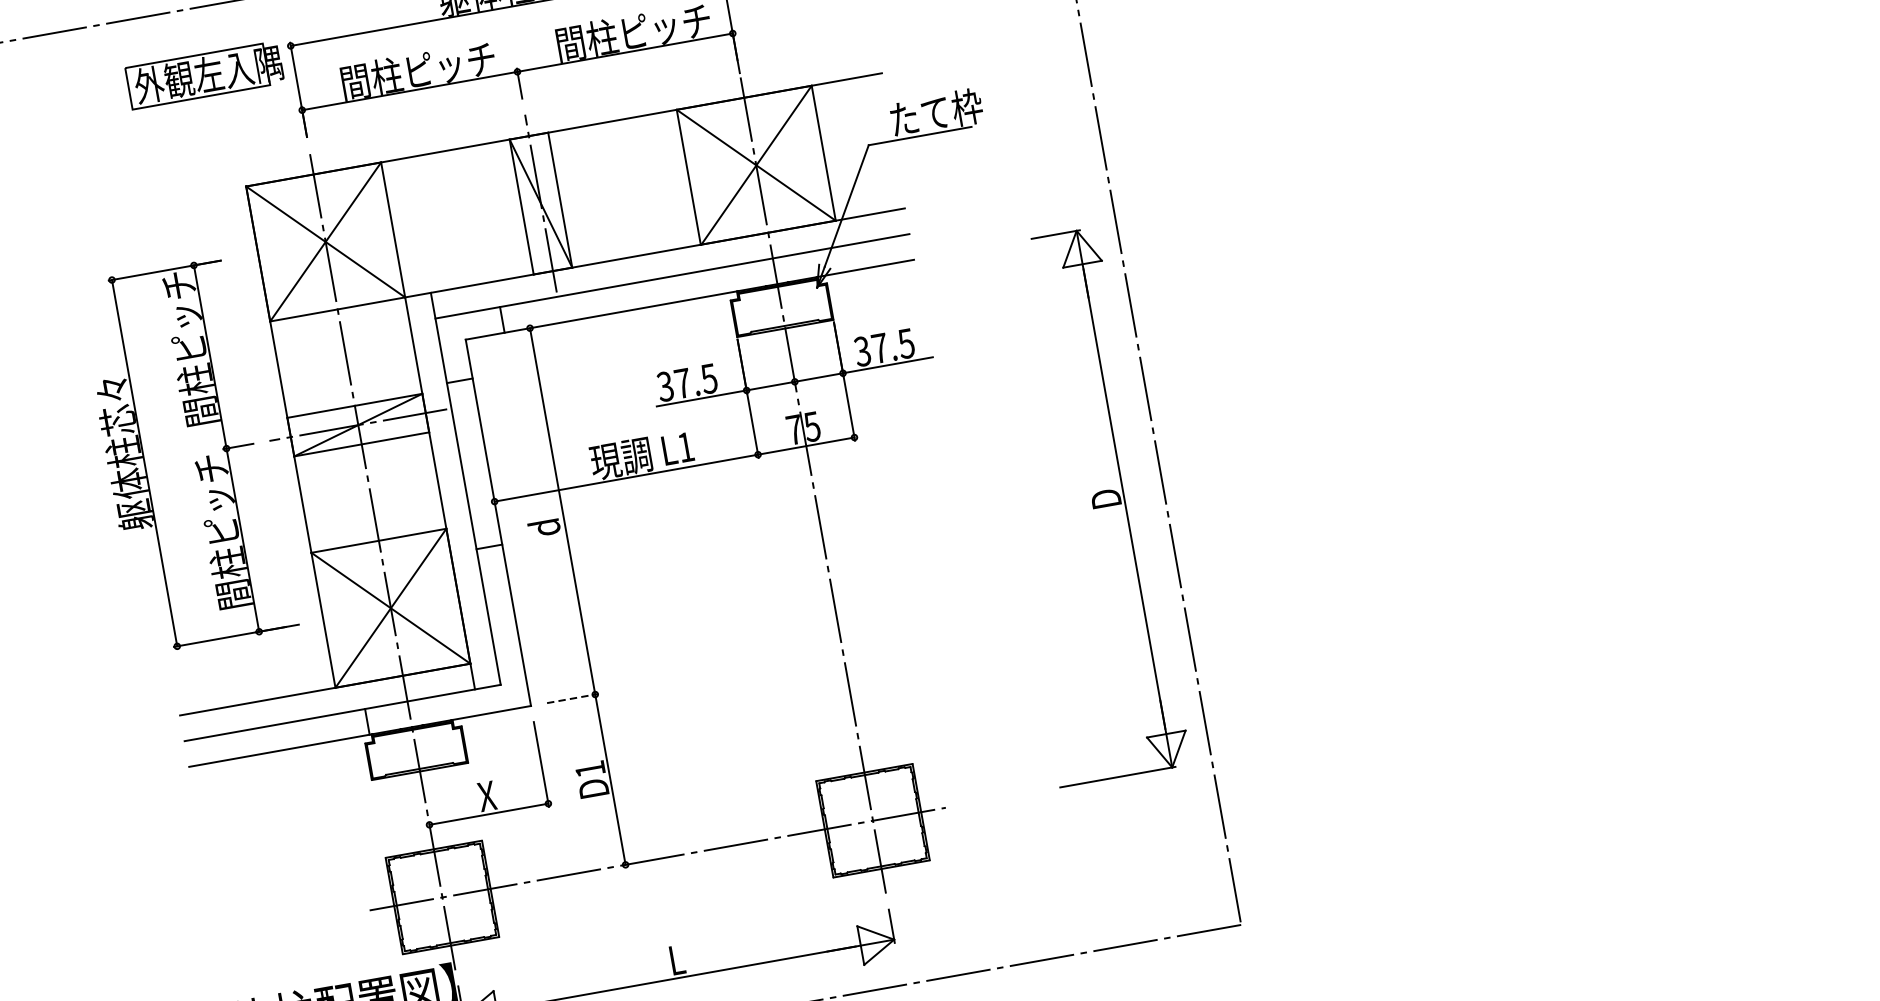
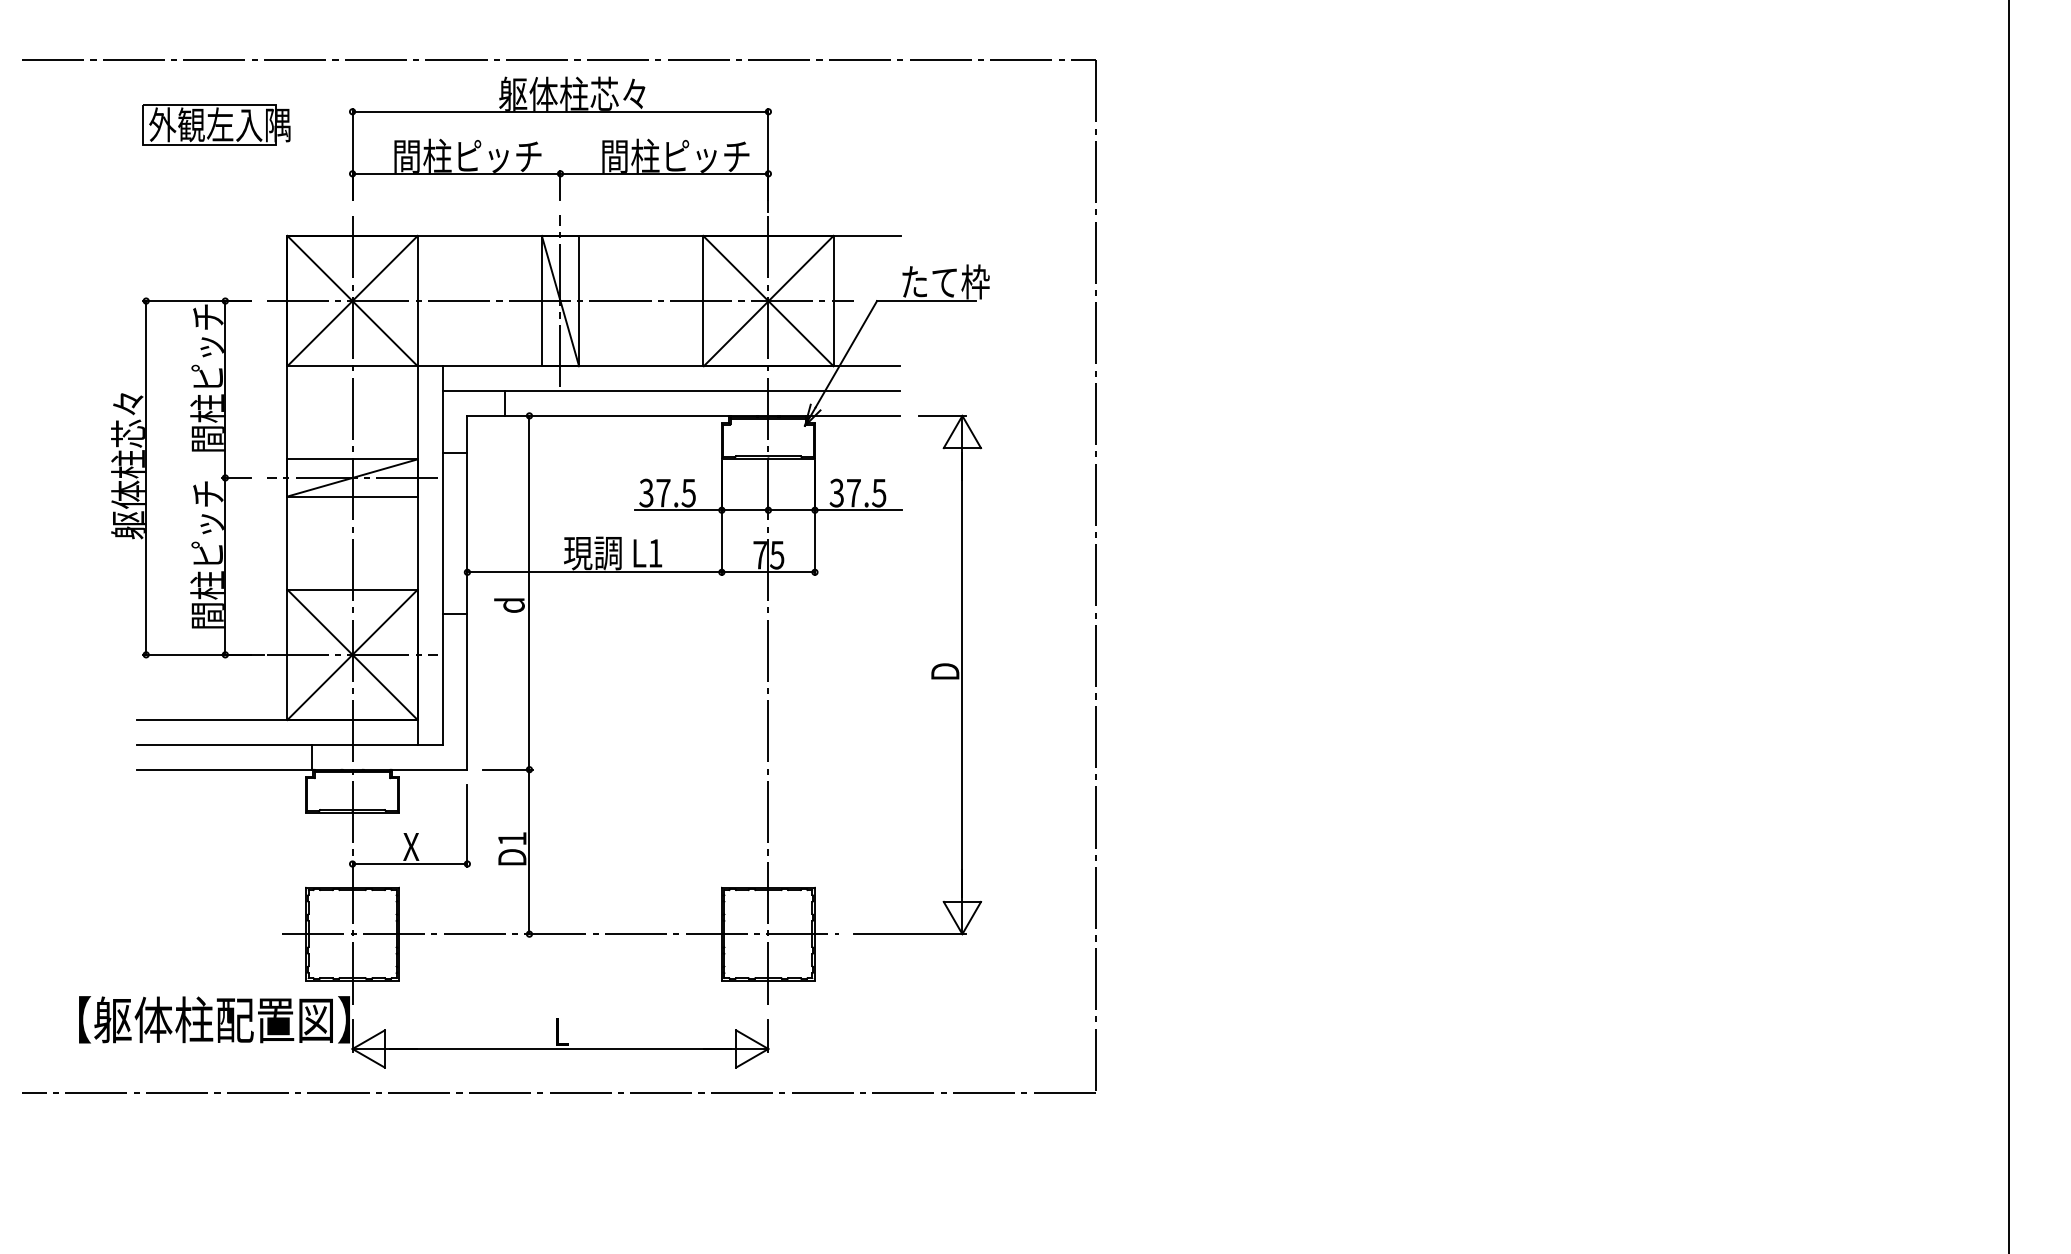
part: (205, 74) -> (216, 124), moved
line: (541, 204) -> (560, 301), added
part: (1092, 504) -> (931, 674), moved
line: (390, 607) -> (352, 654), added
line: (572, 698) -> (507, 769), dashed -> solid

